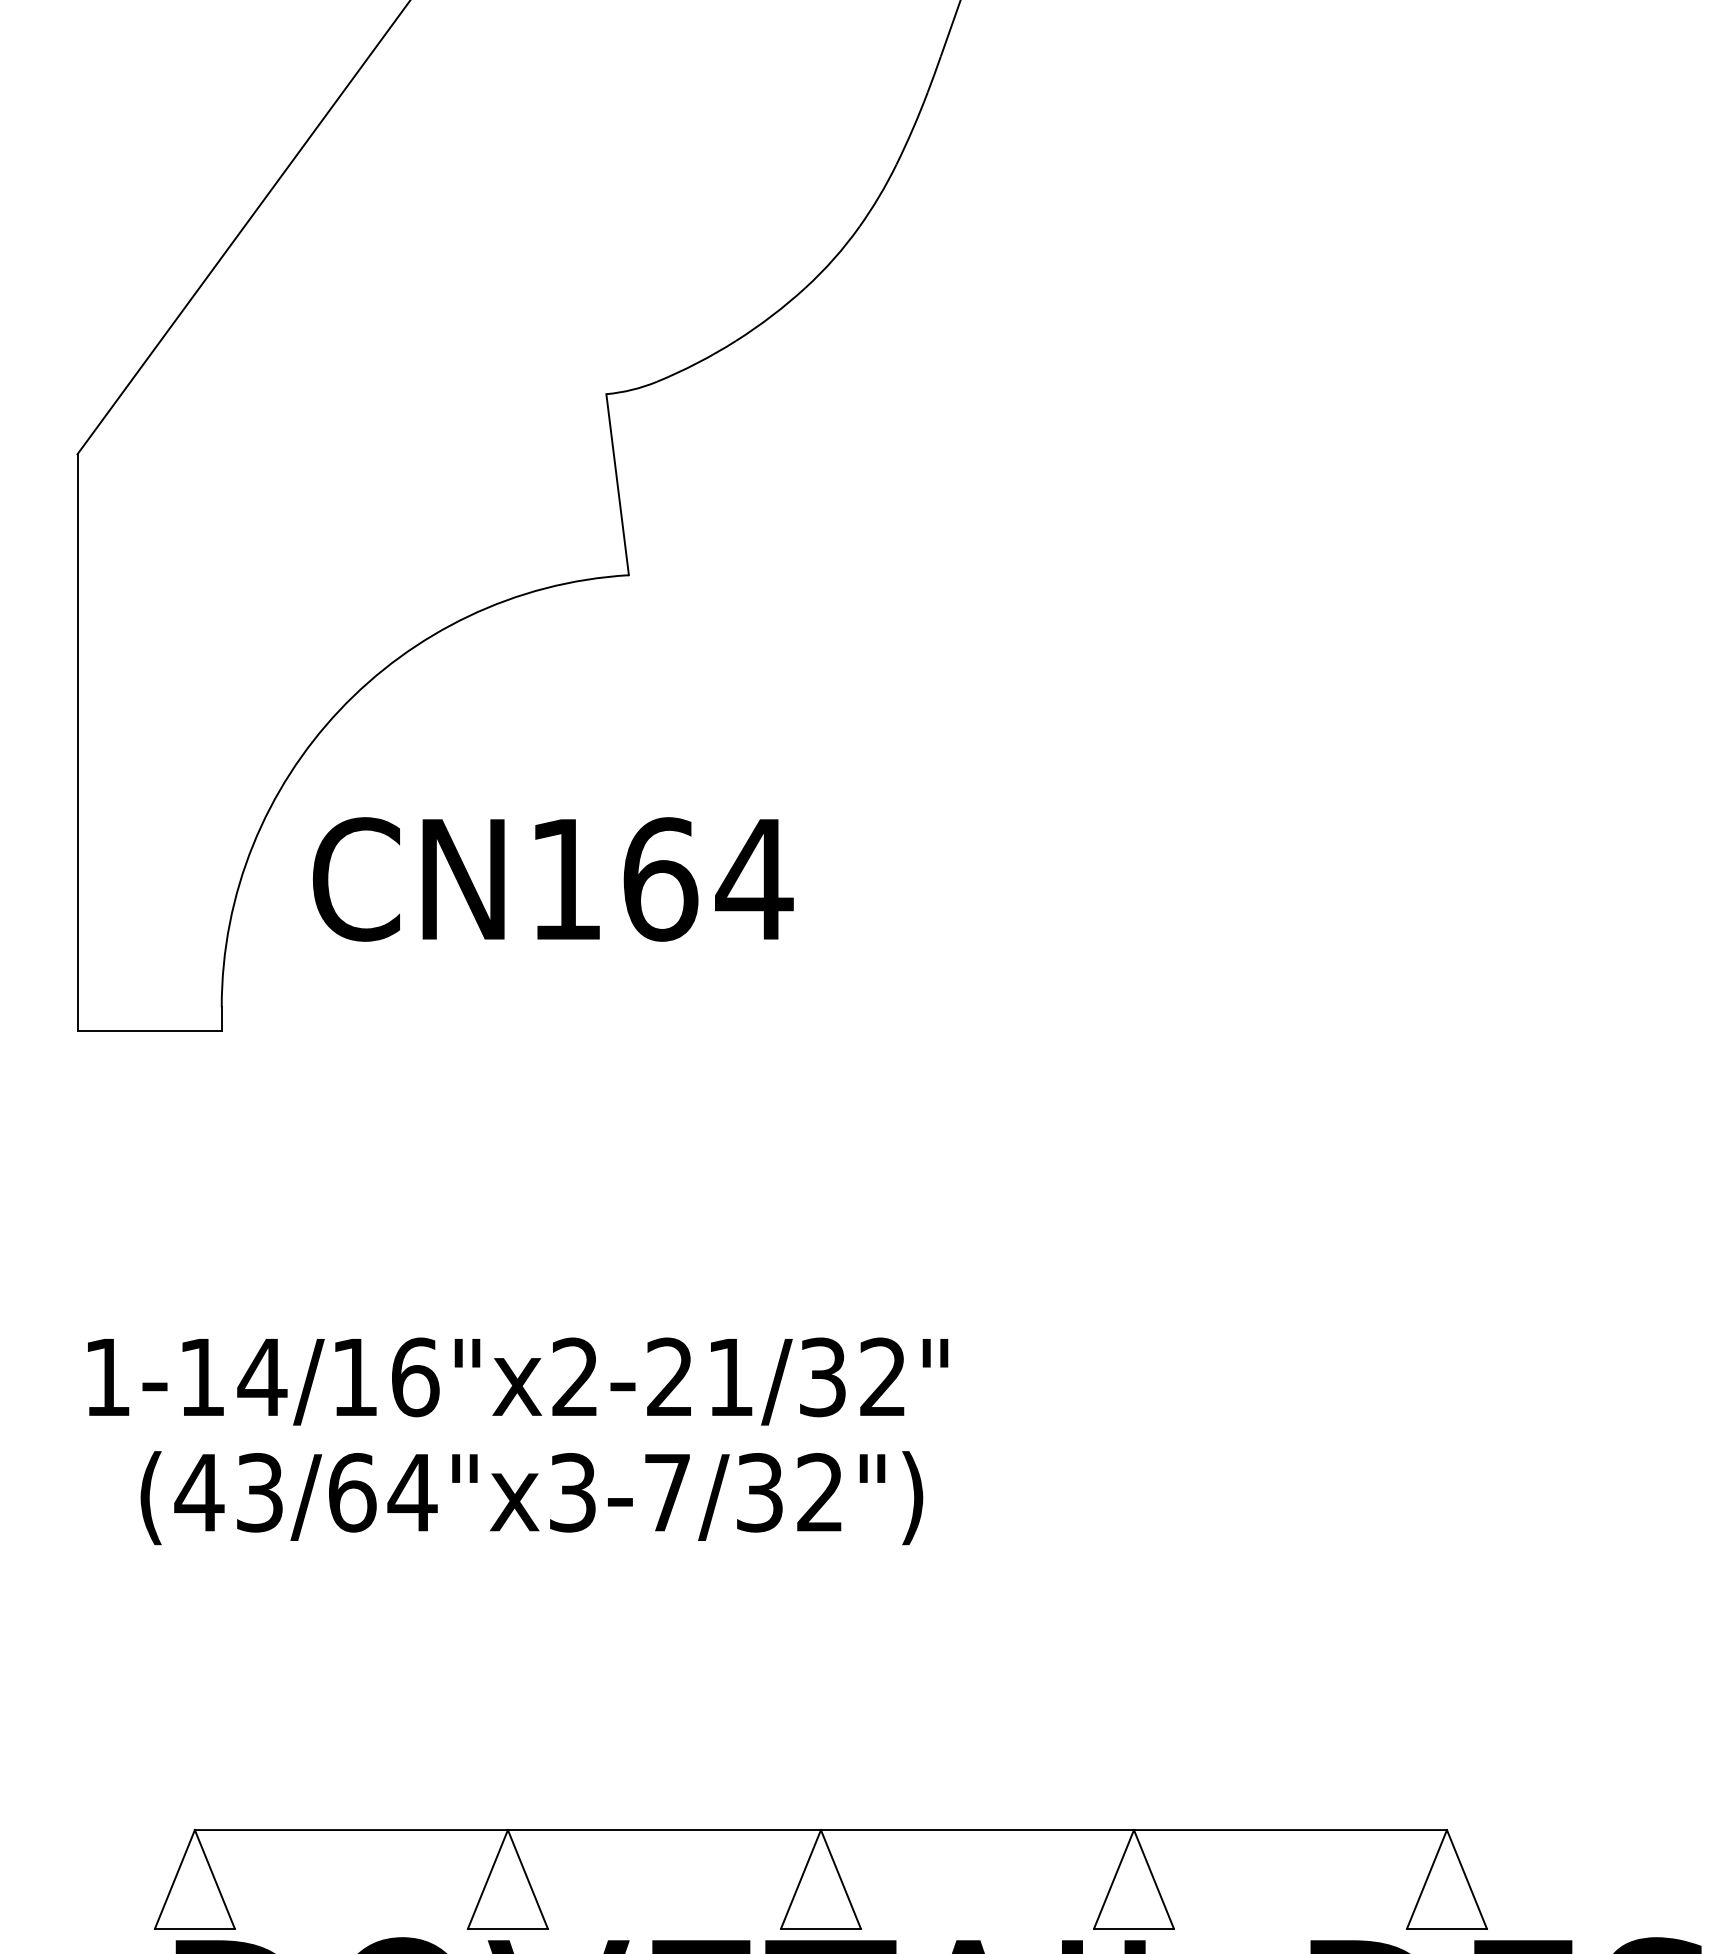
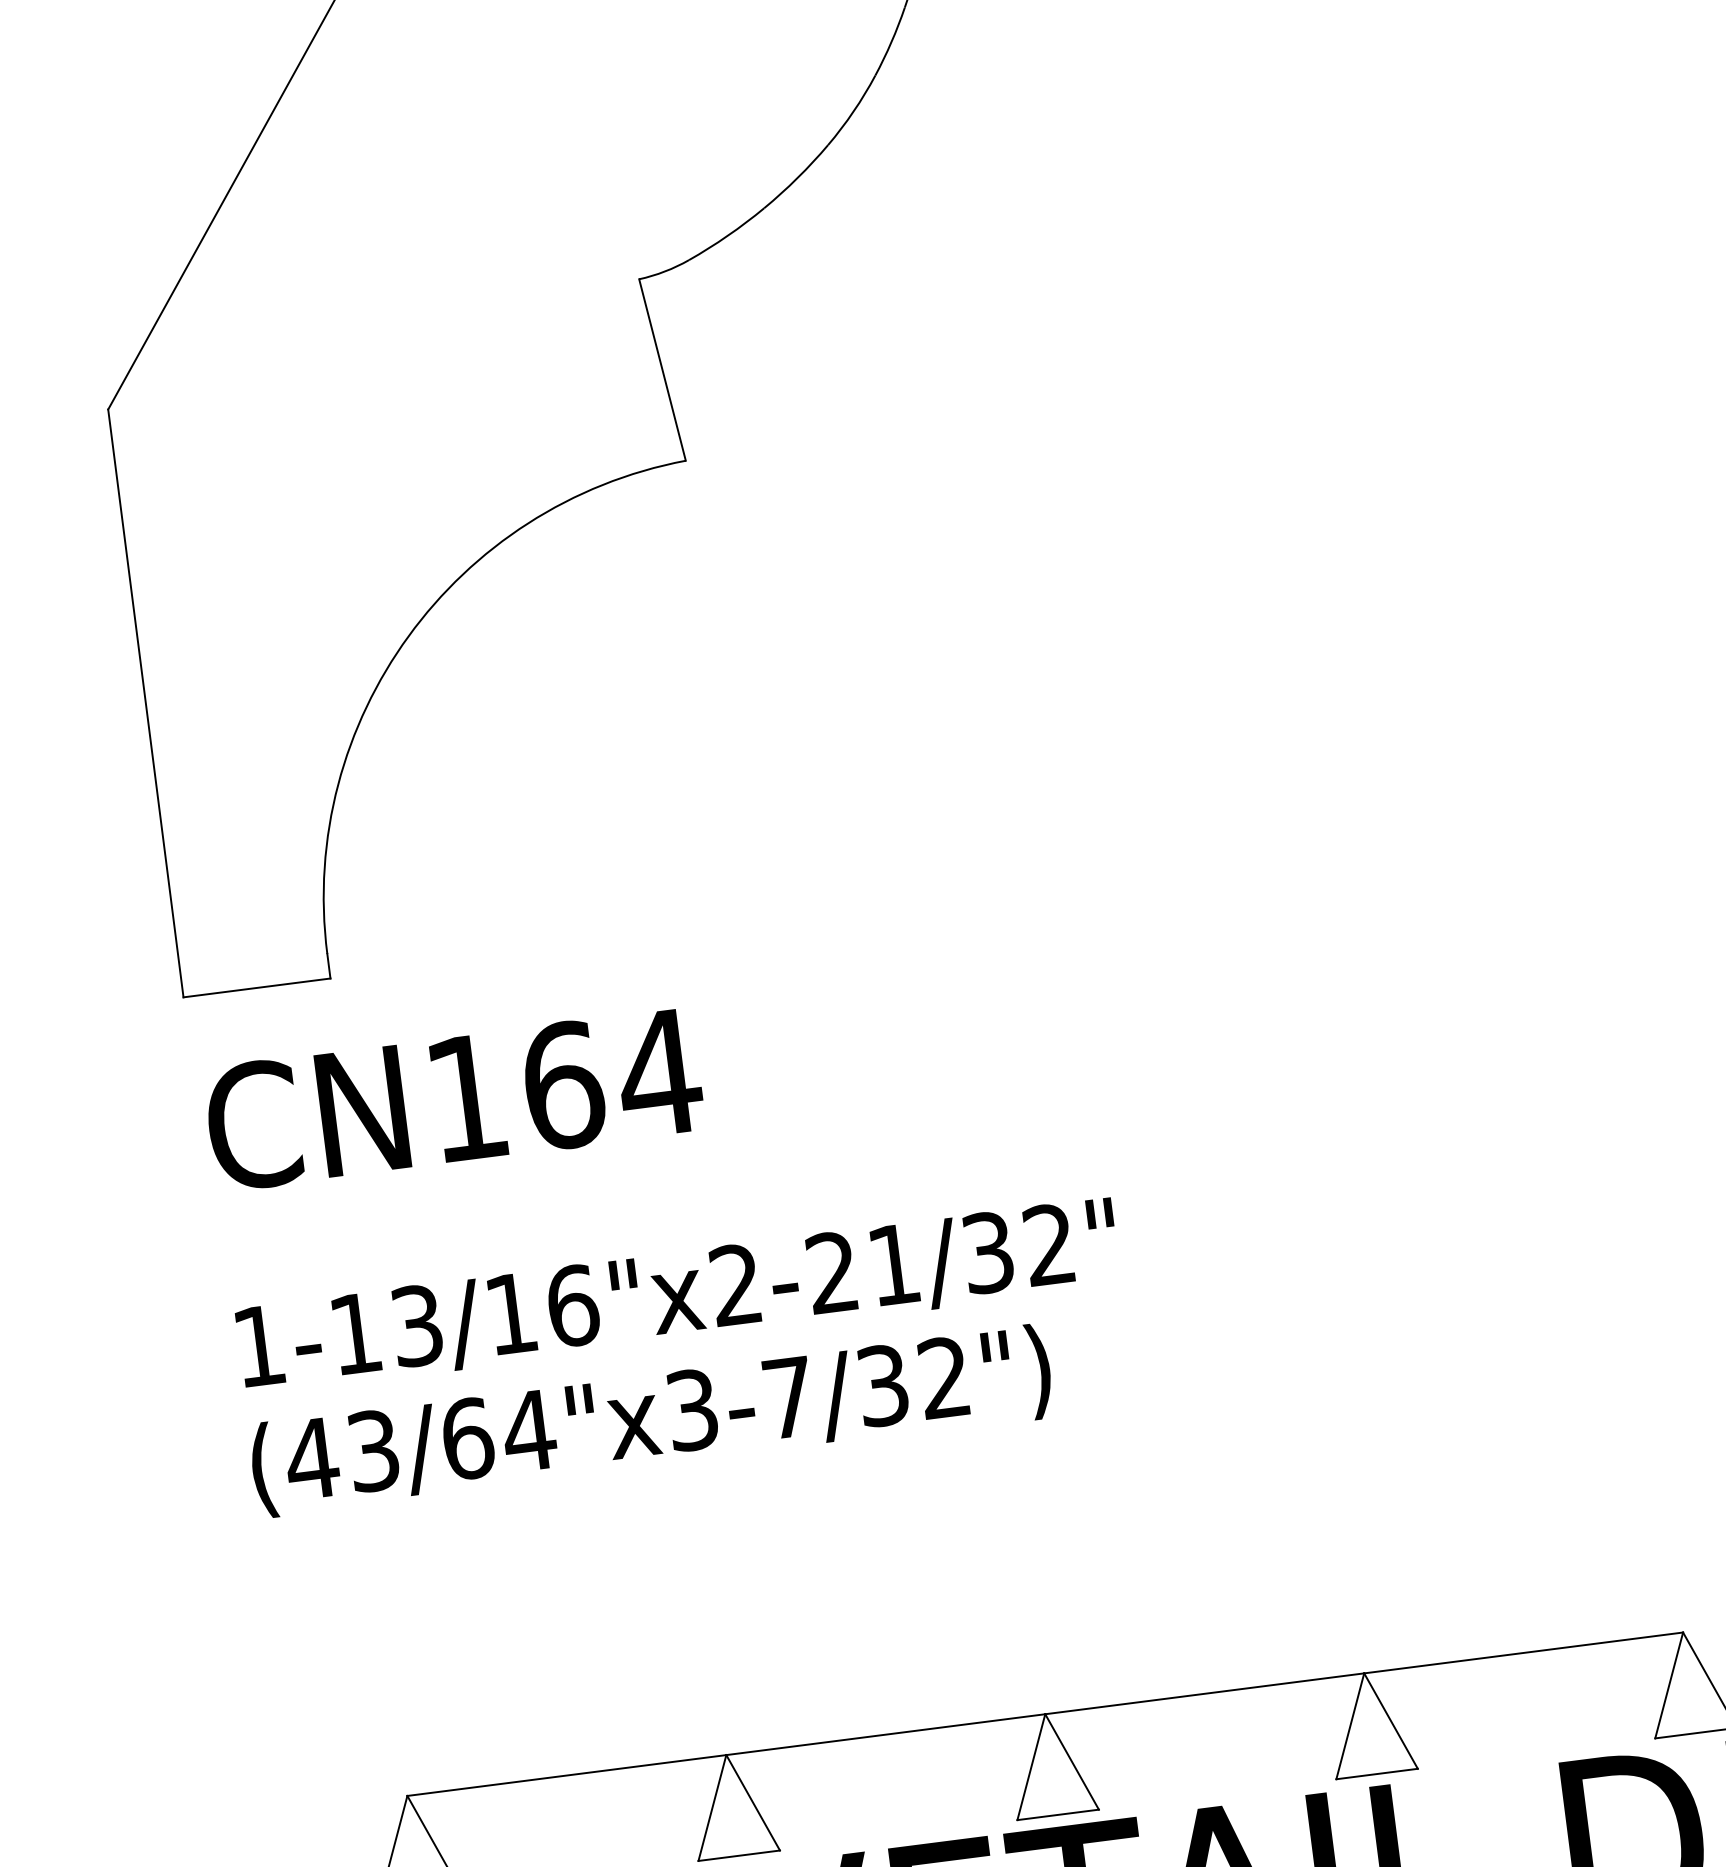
text: (553, 879) -> (454, 1099), moved
text: (262, 1377) -> (417, 1326), 1-14/16"x2-21/32" -> 1-13/16"x2-21/32"
text: (531, 1498) -> (651, 1421), moved

